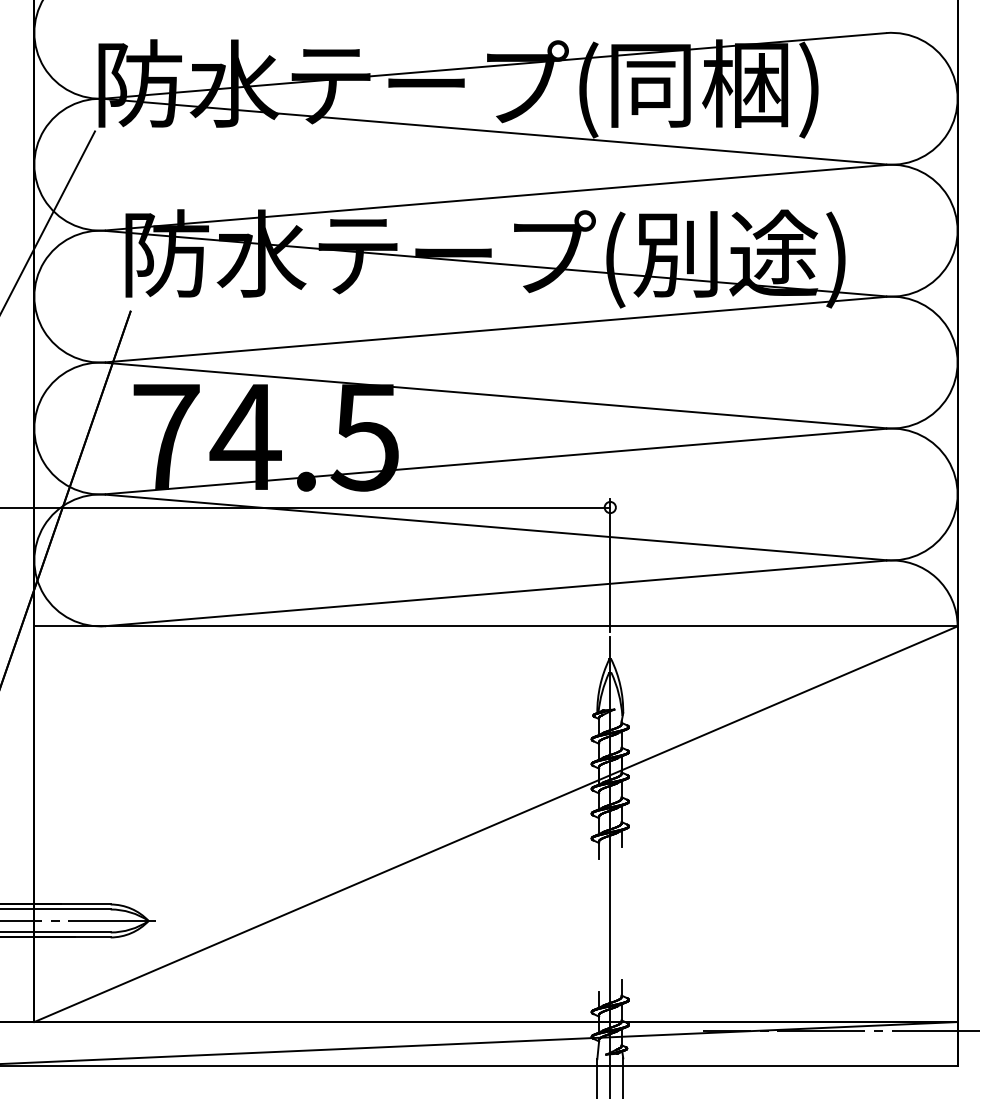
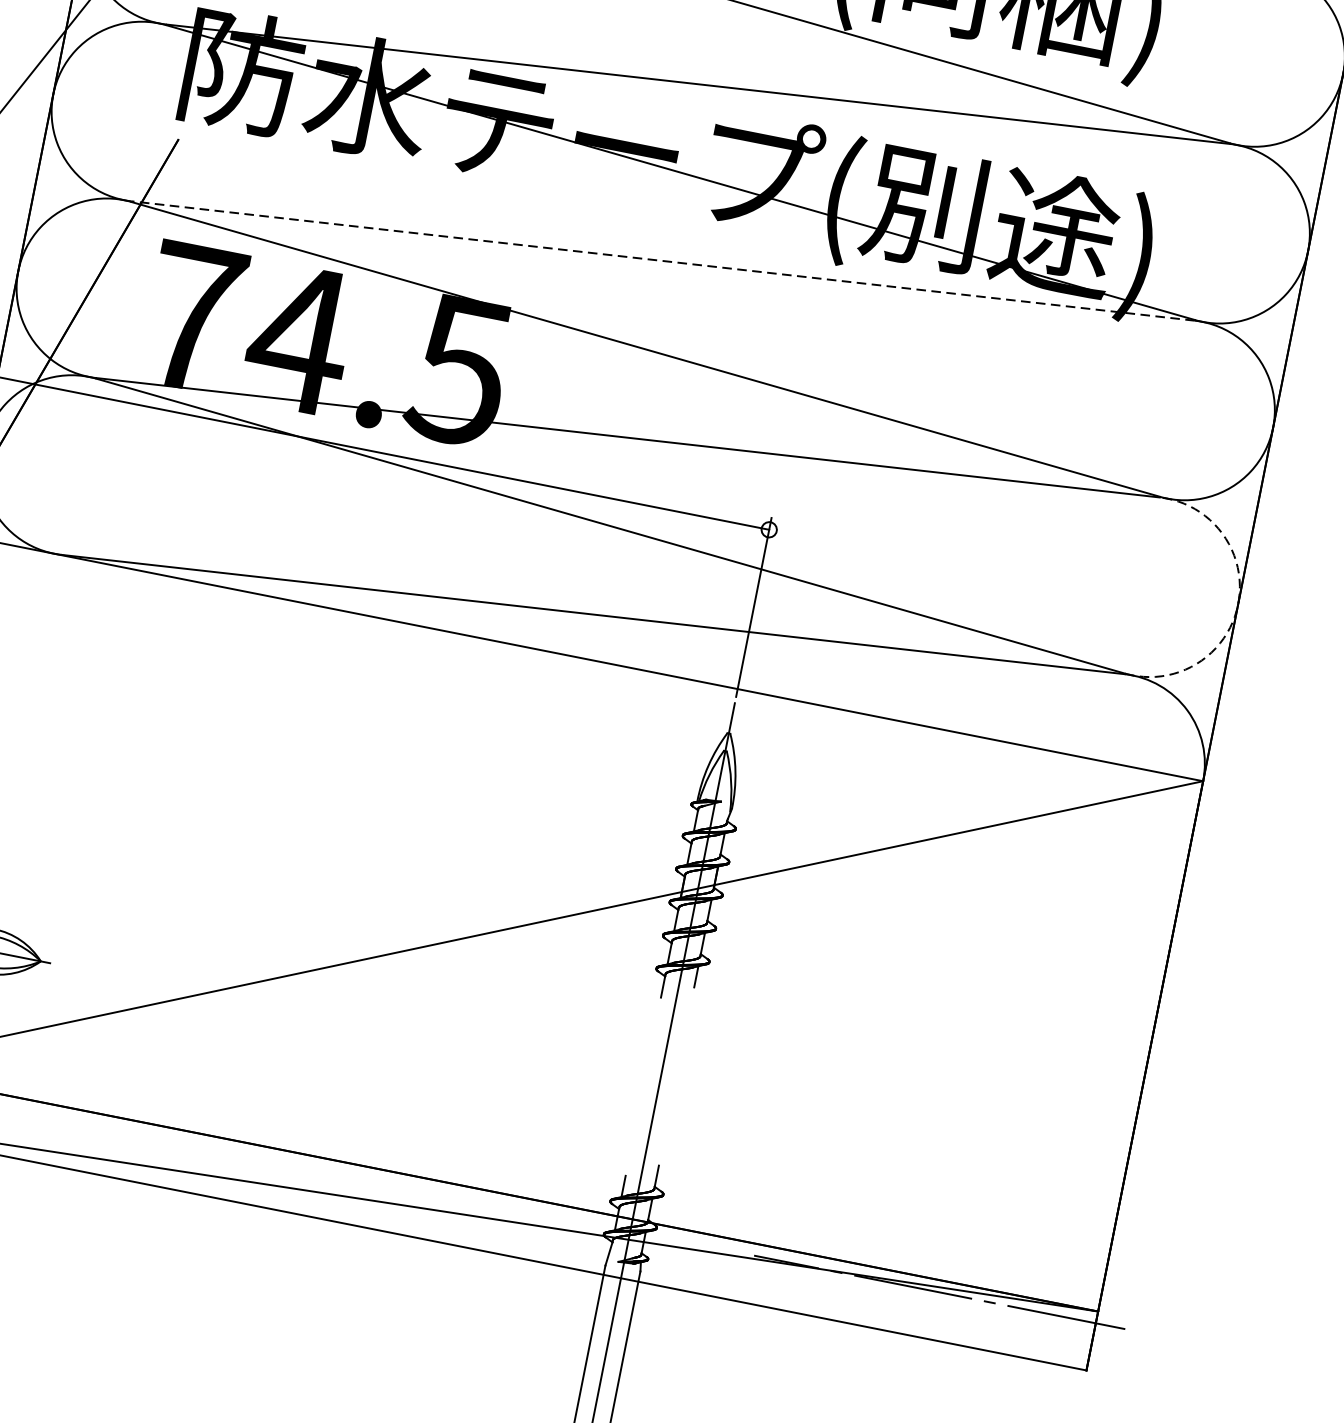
line: (496, 329) -> (663, 261), solid -> dashed
arc: (957, 494) -> (1237, 604), solid -> dashed

